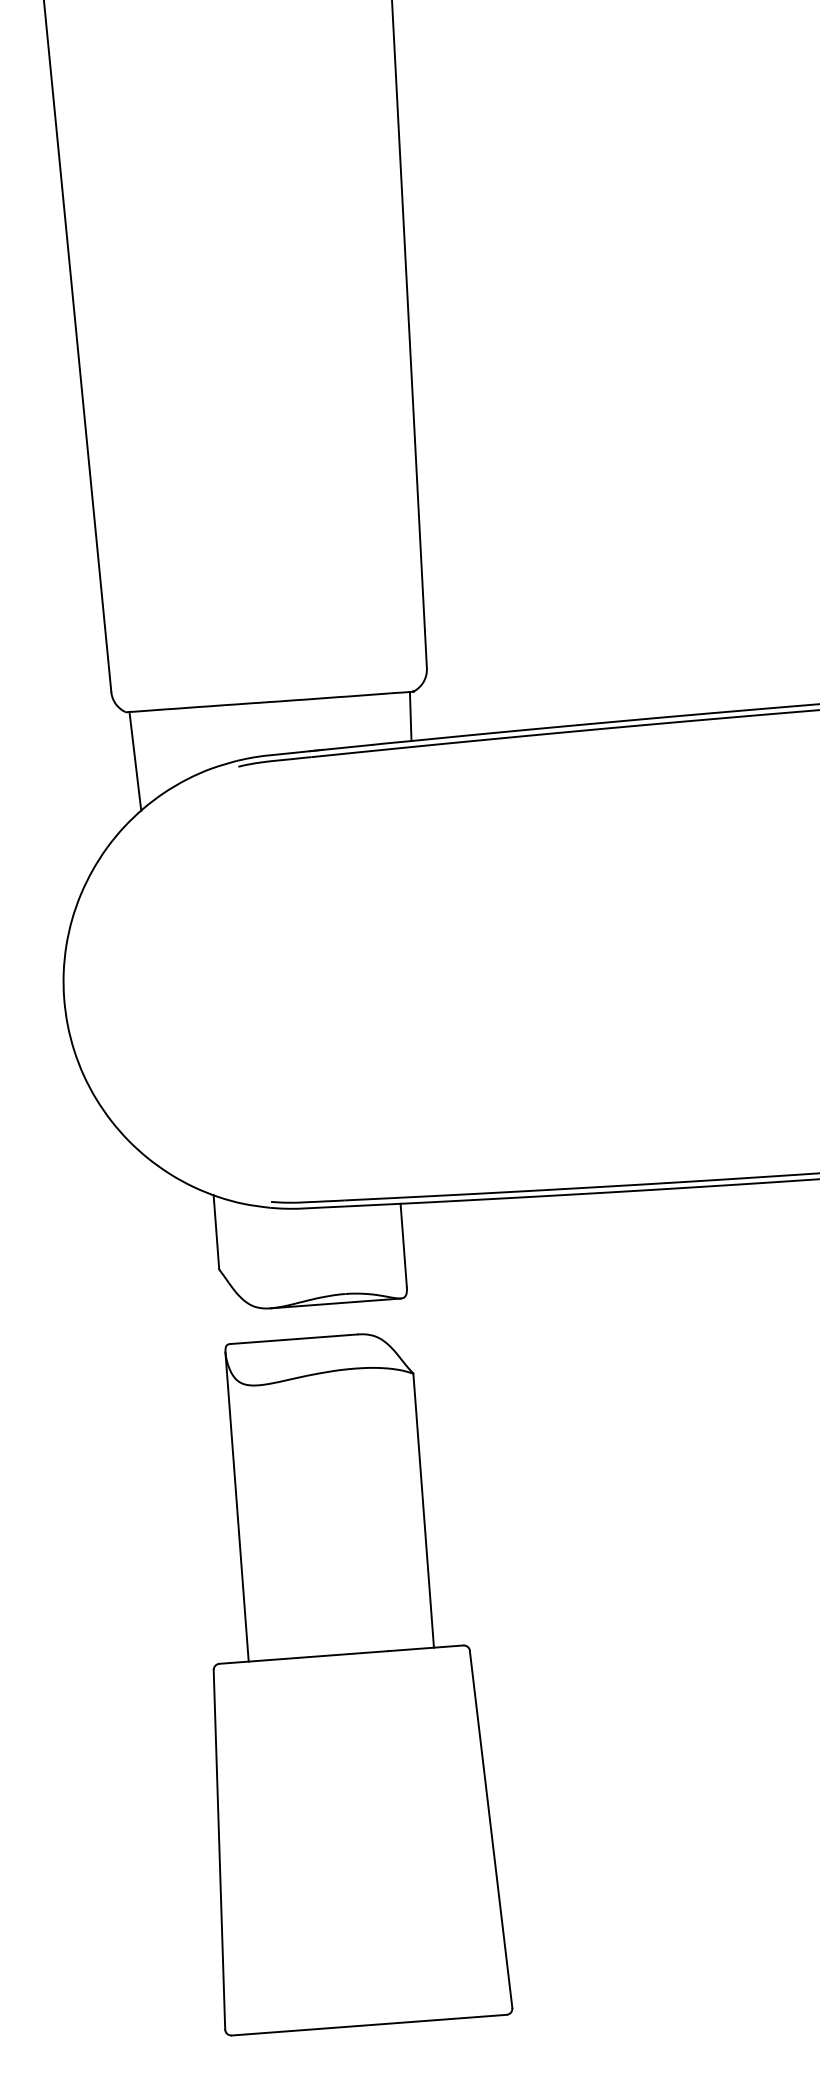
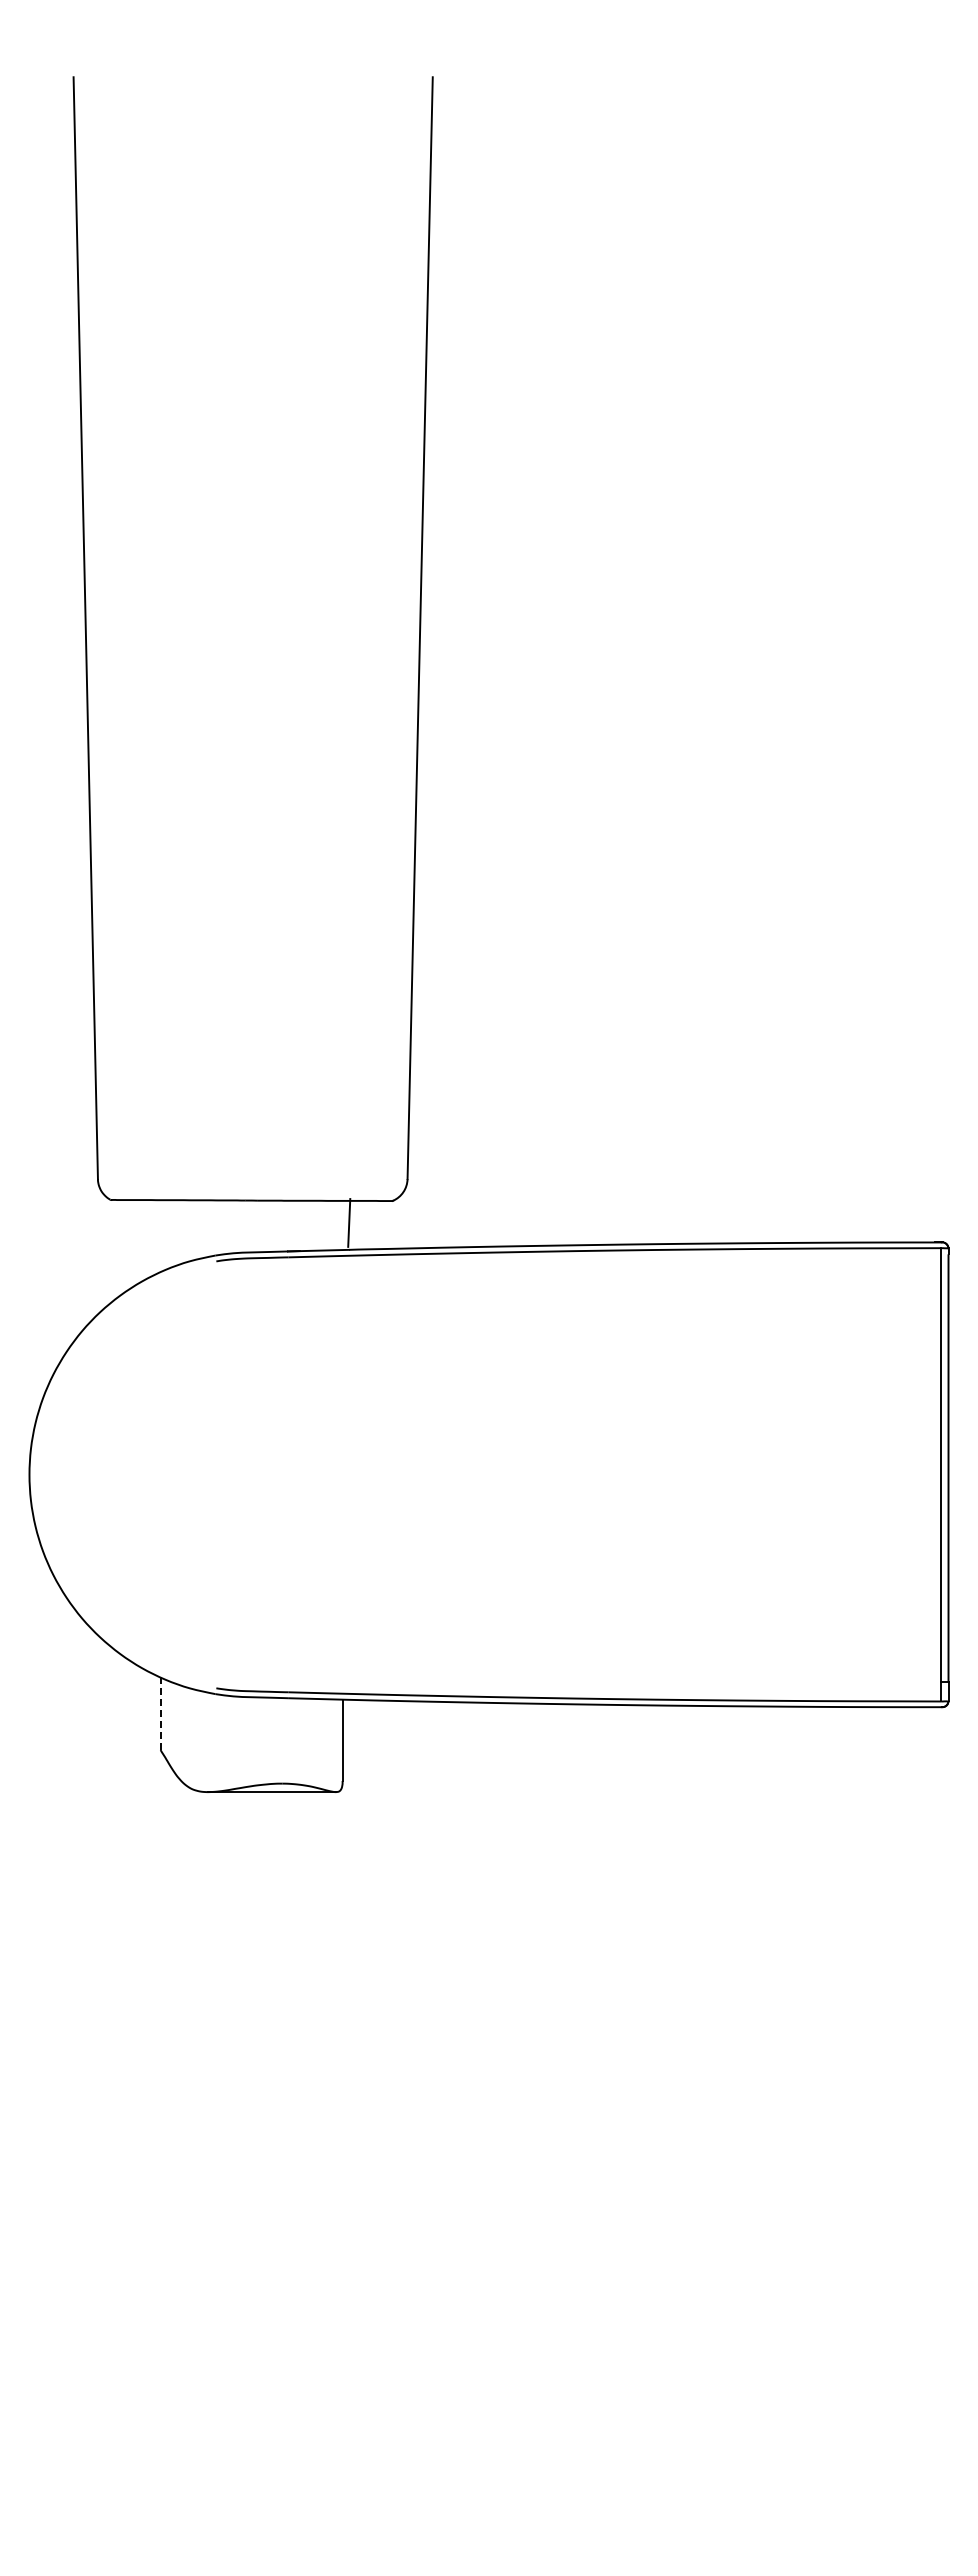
line: (410, 715) -> (349, 1222), moved
line: (135, 761) -> (116, 1248), removed
line: (216, 1232) -> (160, 1714), solid -> dashed
part: (343, 1681) -> (251, 2161), removed

